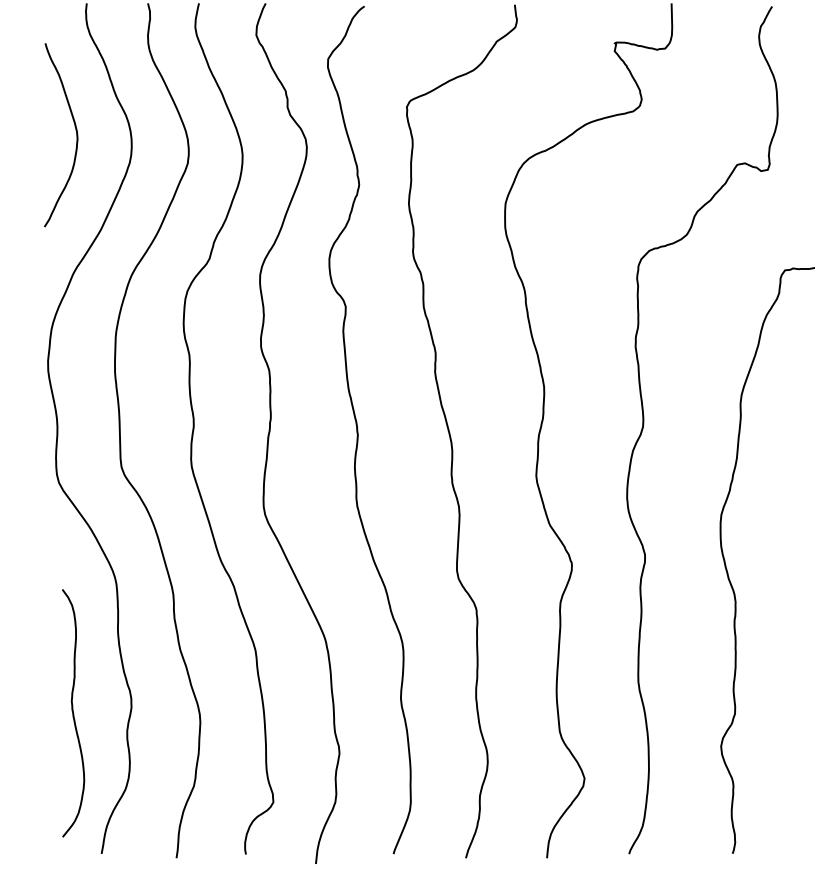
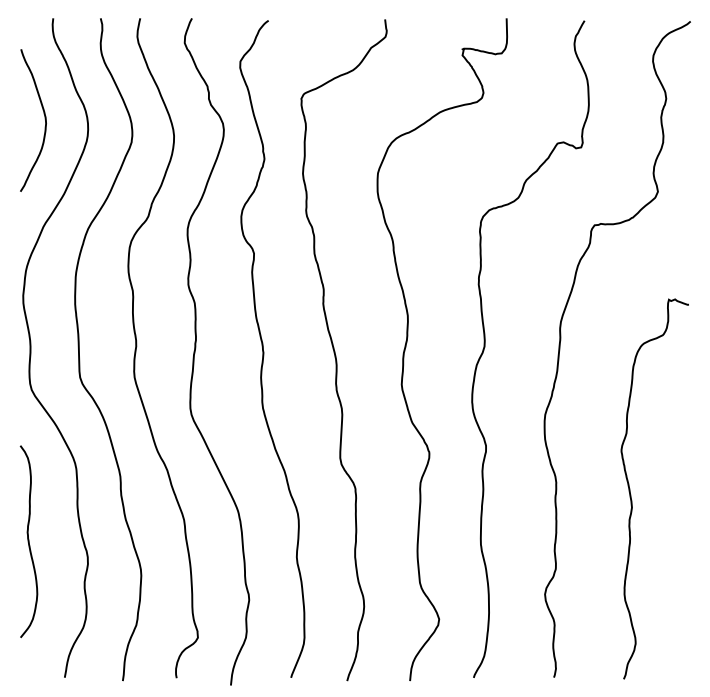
curve: (72, 713) -> (28, 541), moved

